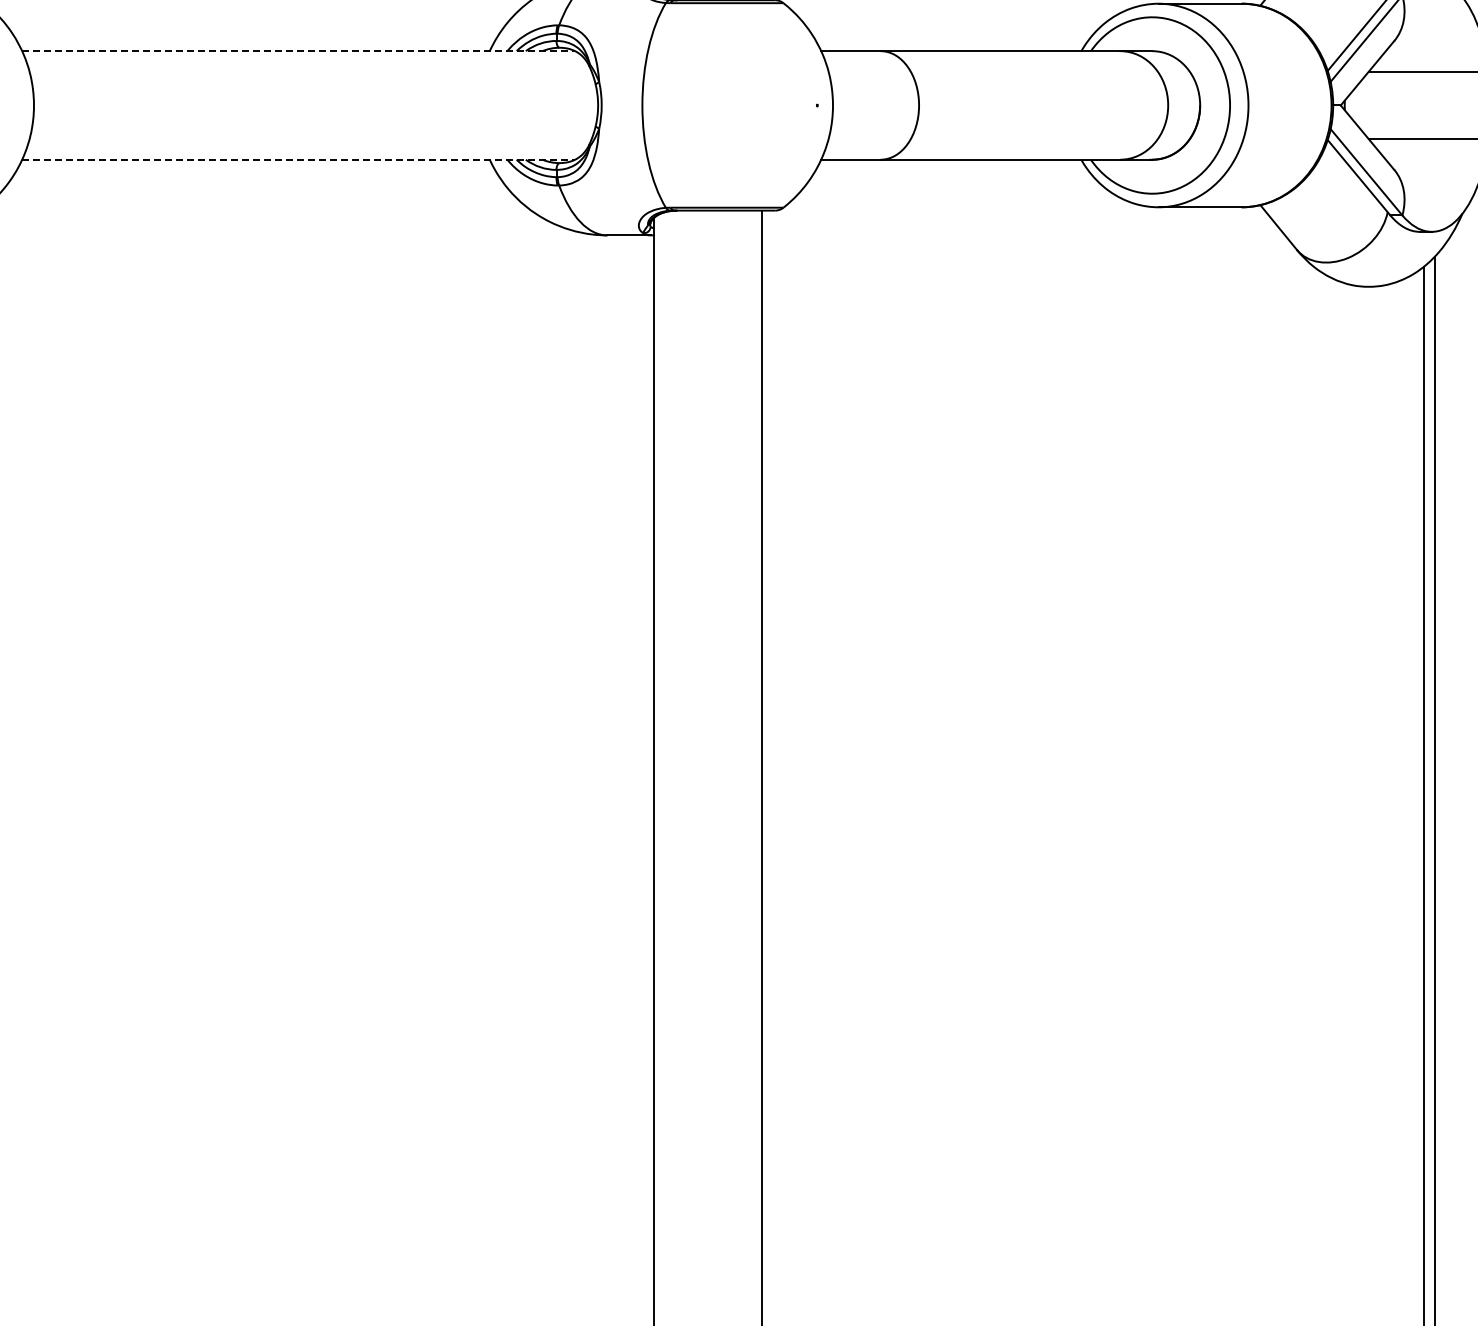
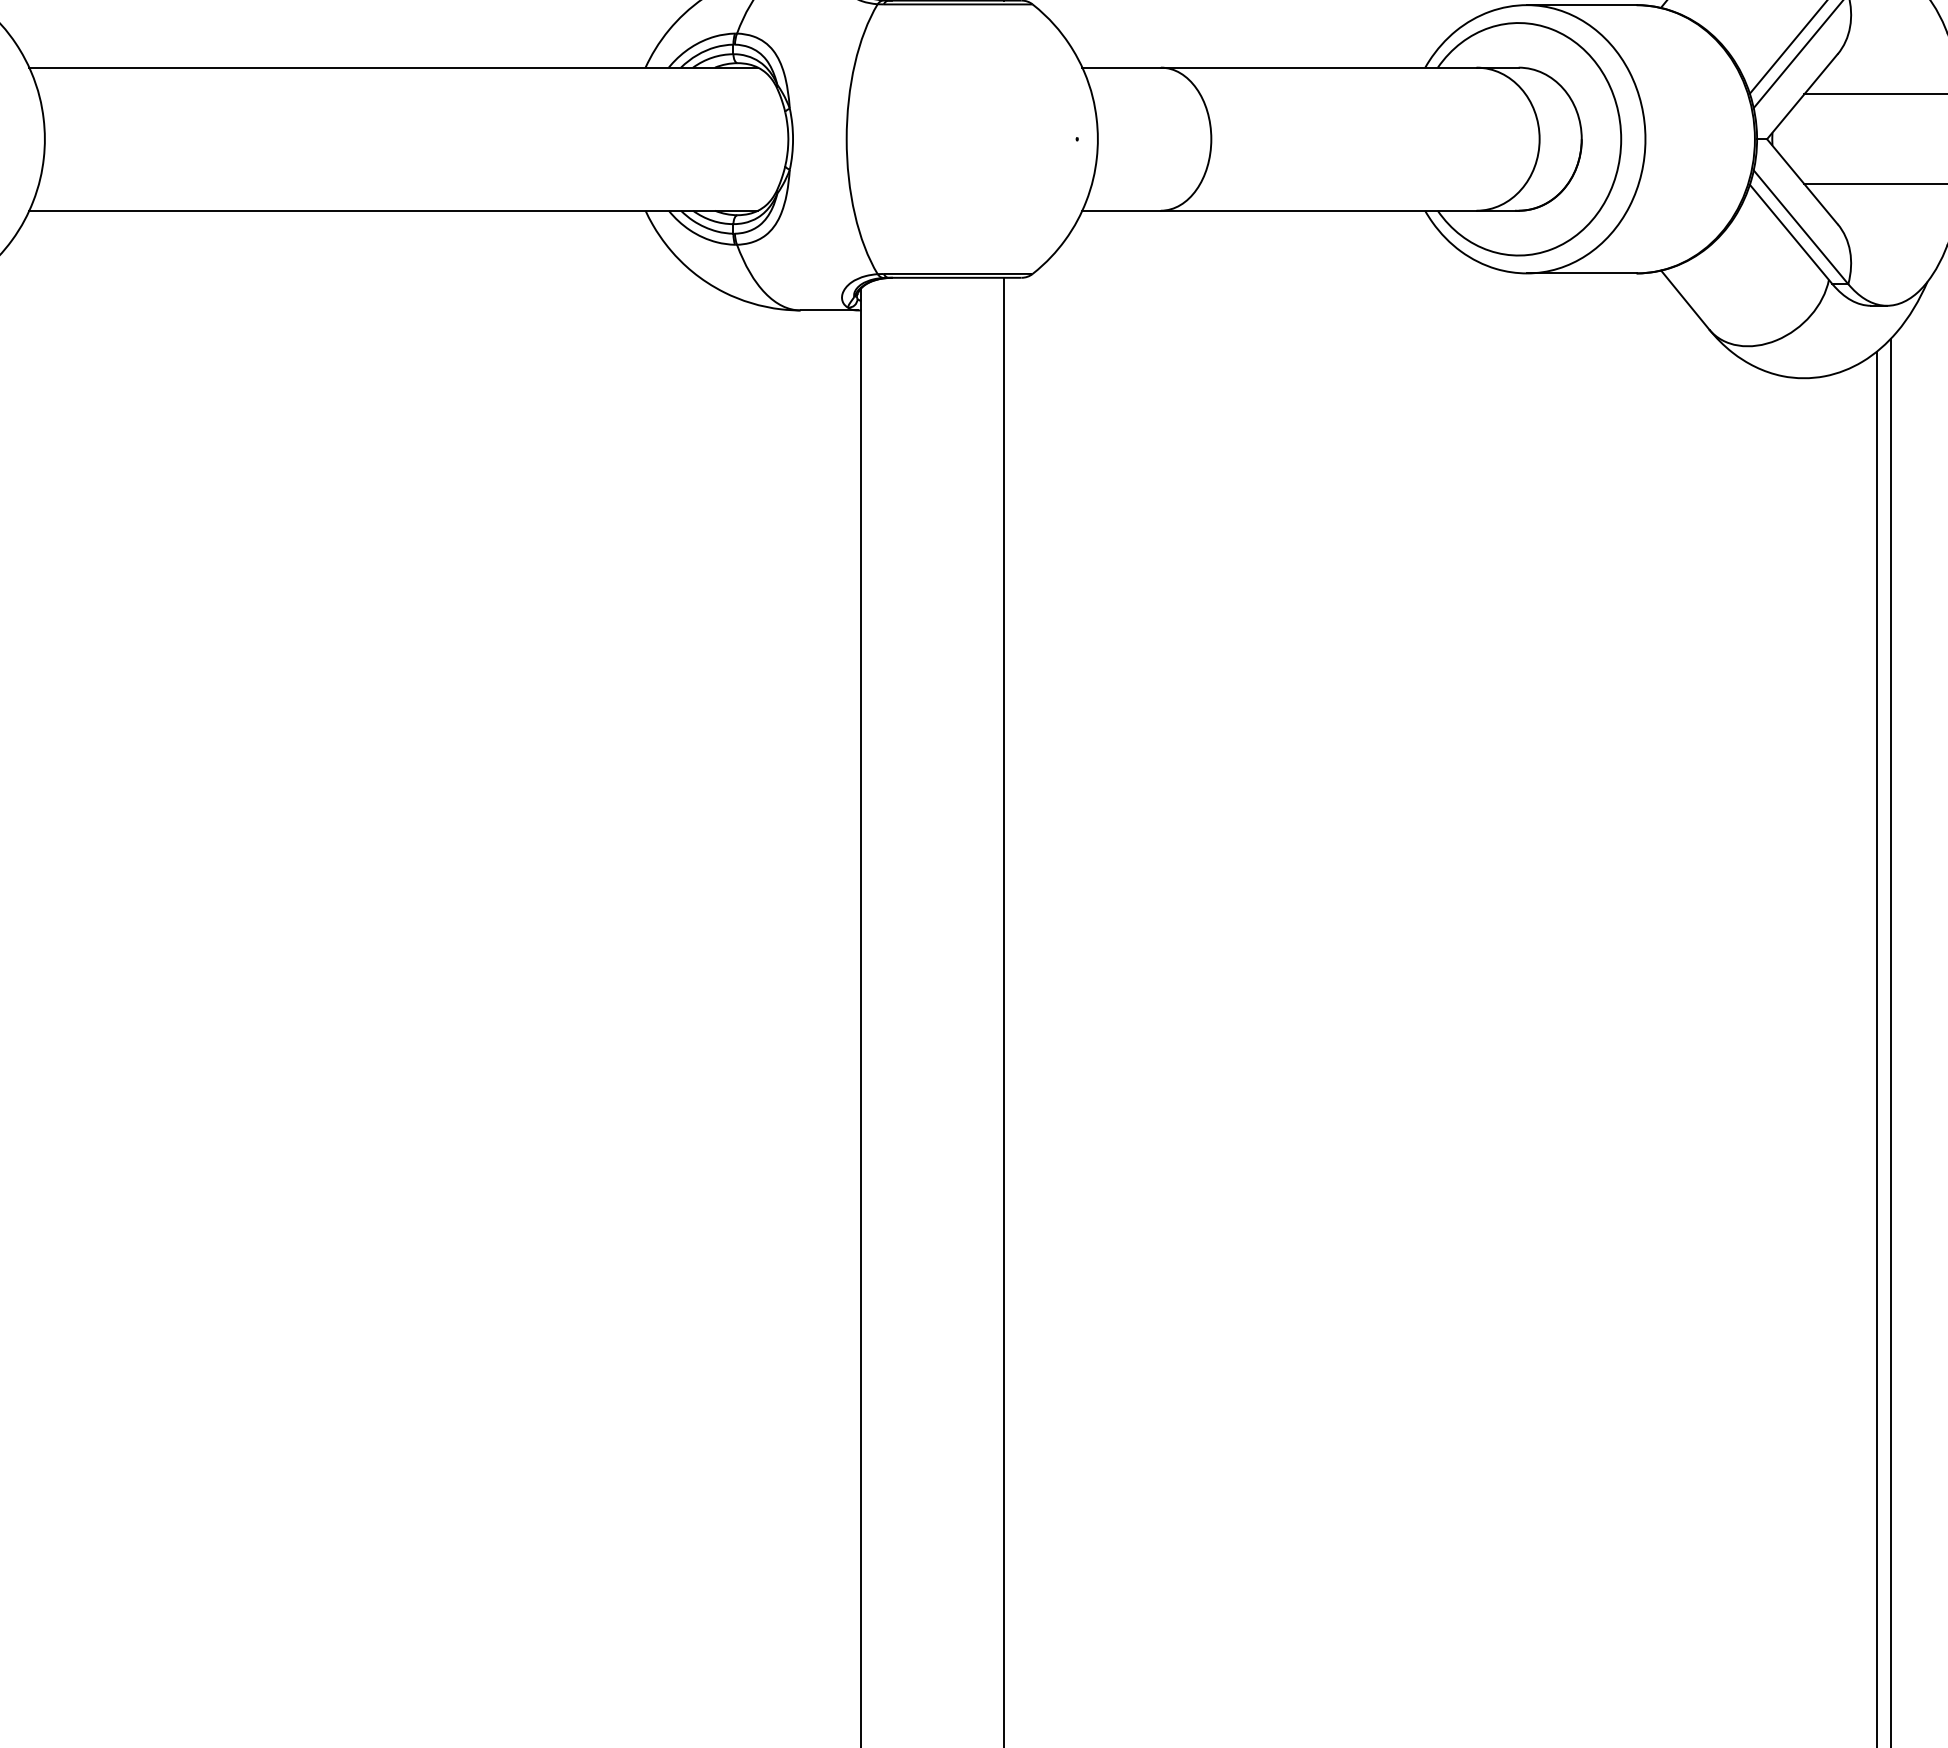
line: (299, 51) -> (394, 68), dashed -> solid
line: (299, 159) -> (394, 210), dashed -> solid

